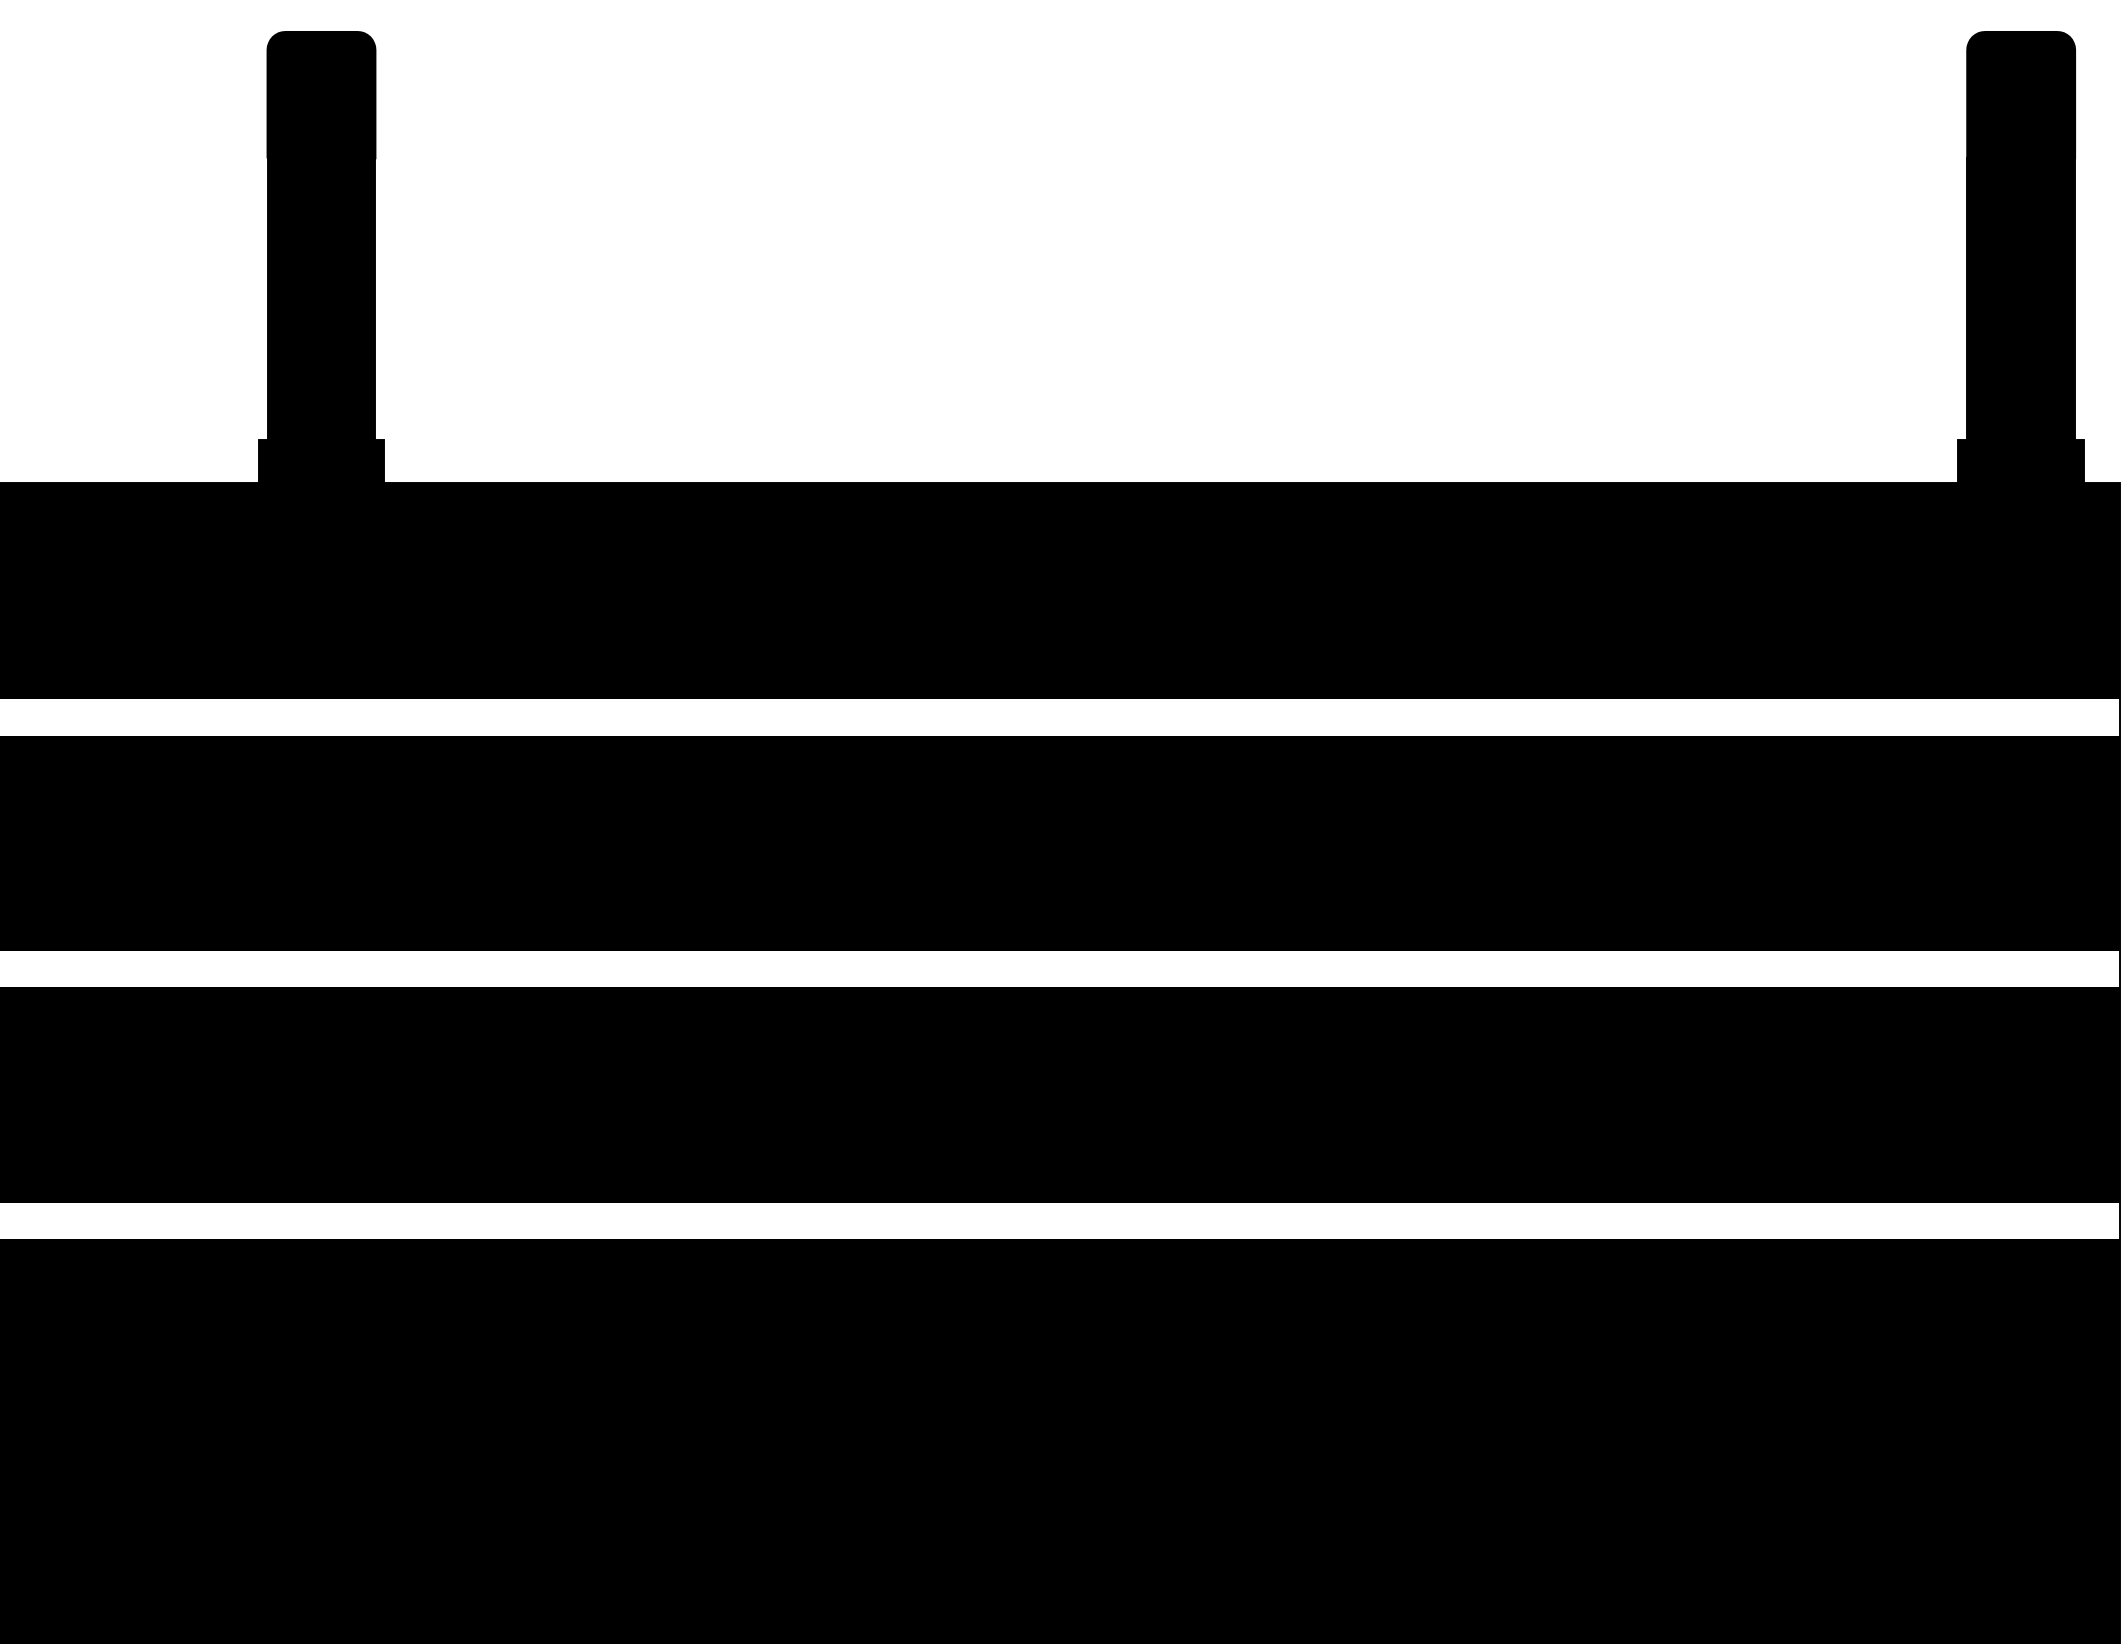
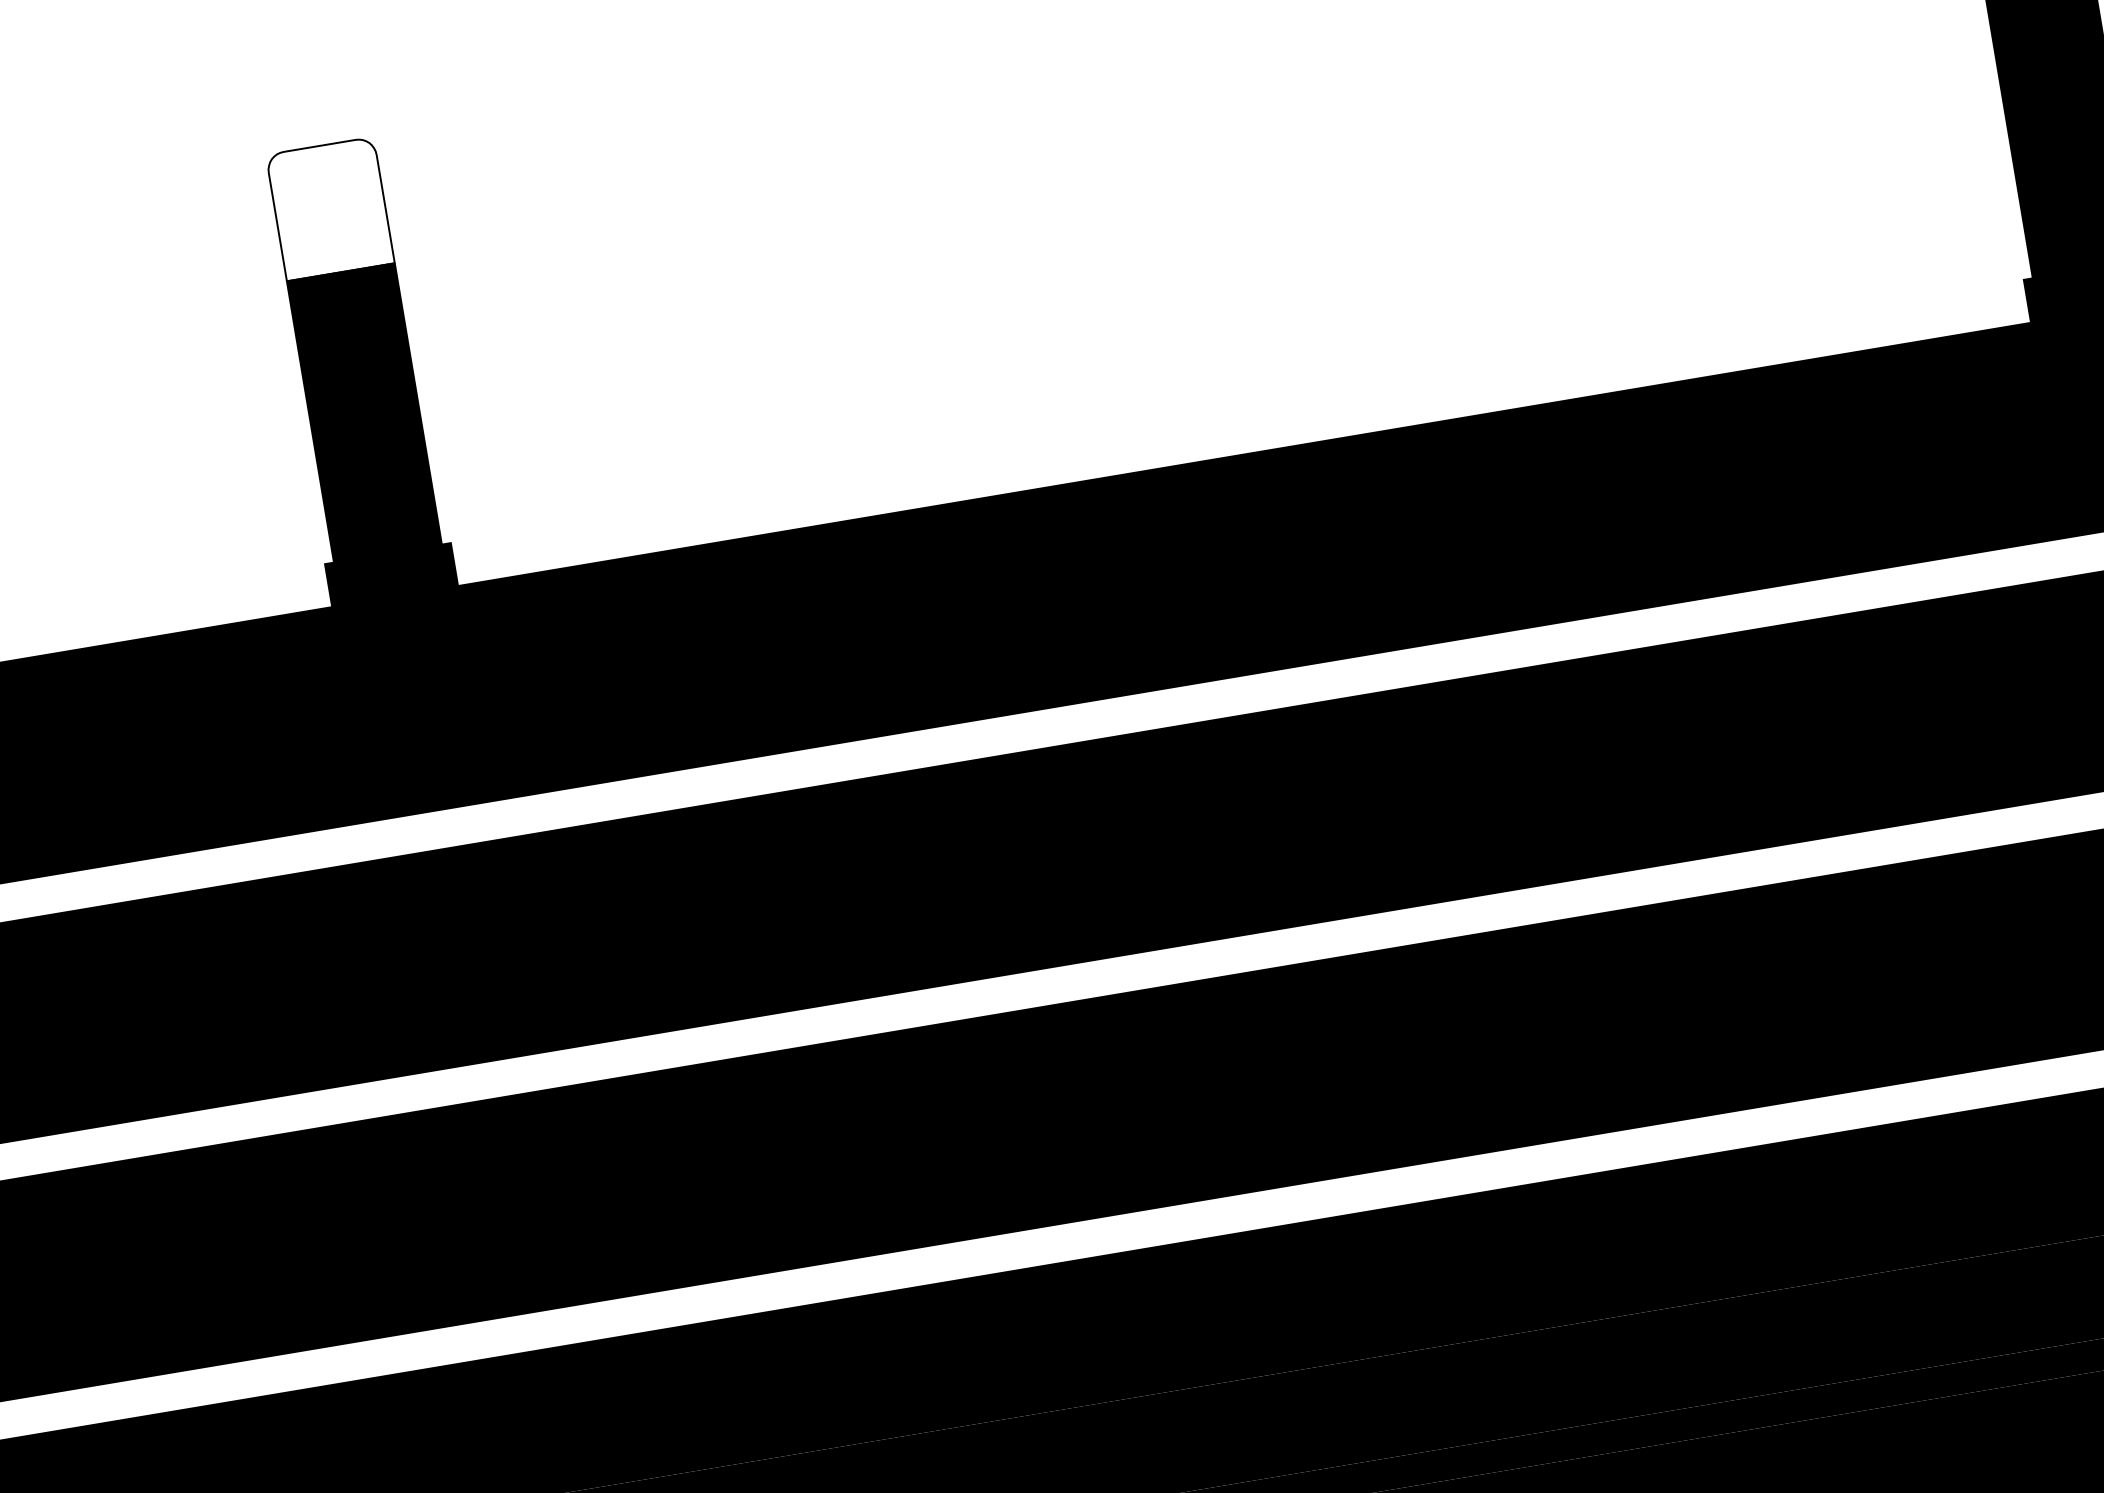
fill: (321, 94) -> (330, 208), removed

